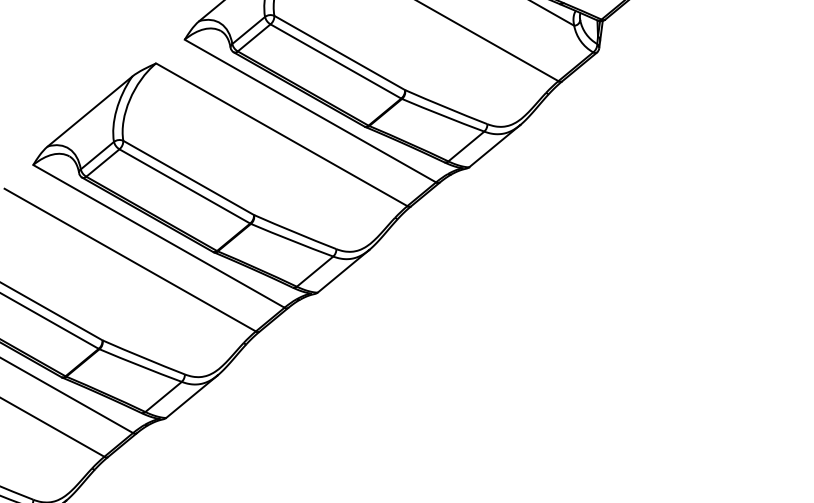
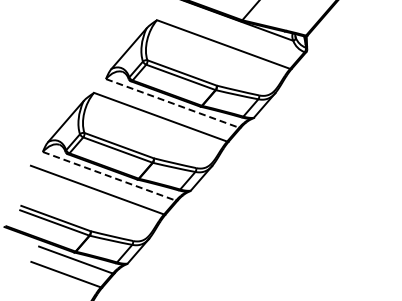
line: (310, 111) -> (172, 103), solid -> dashed
line: (159, 236) -> (109, 176), solid -> dashed

